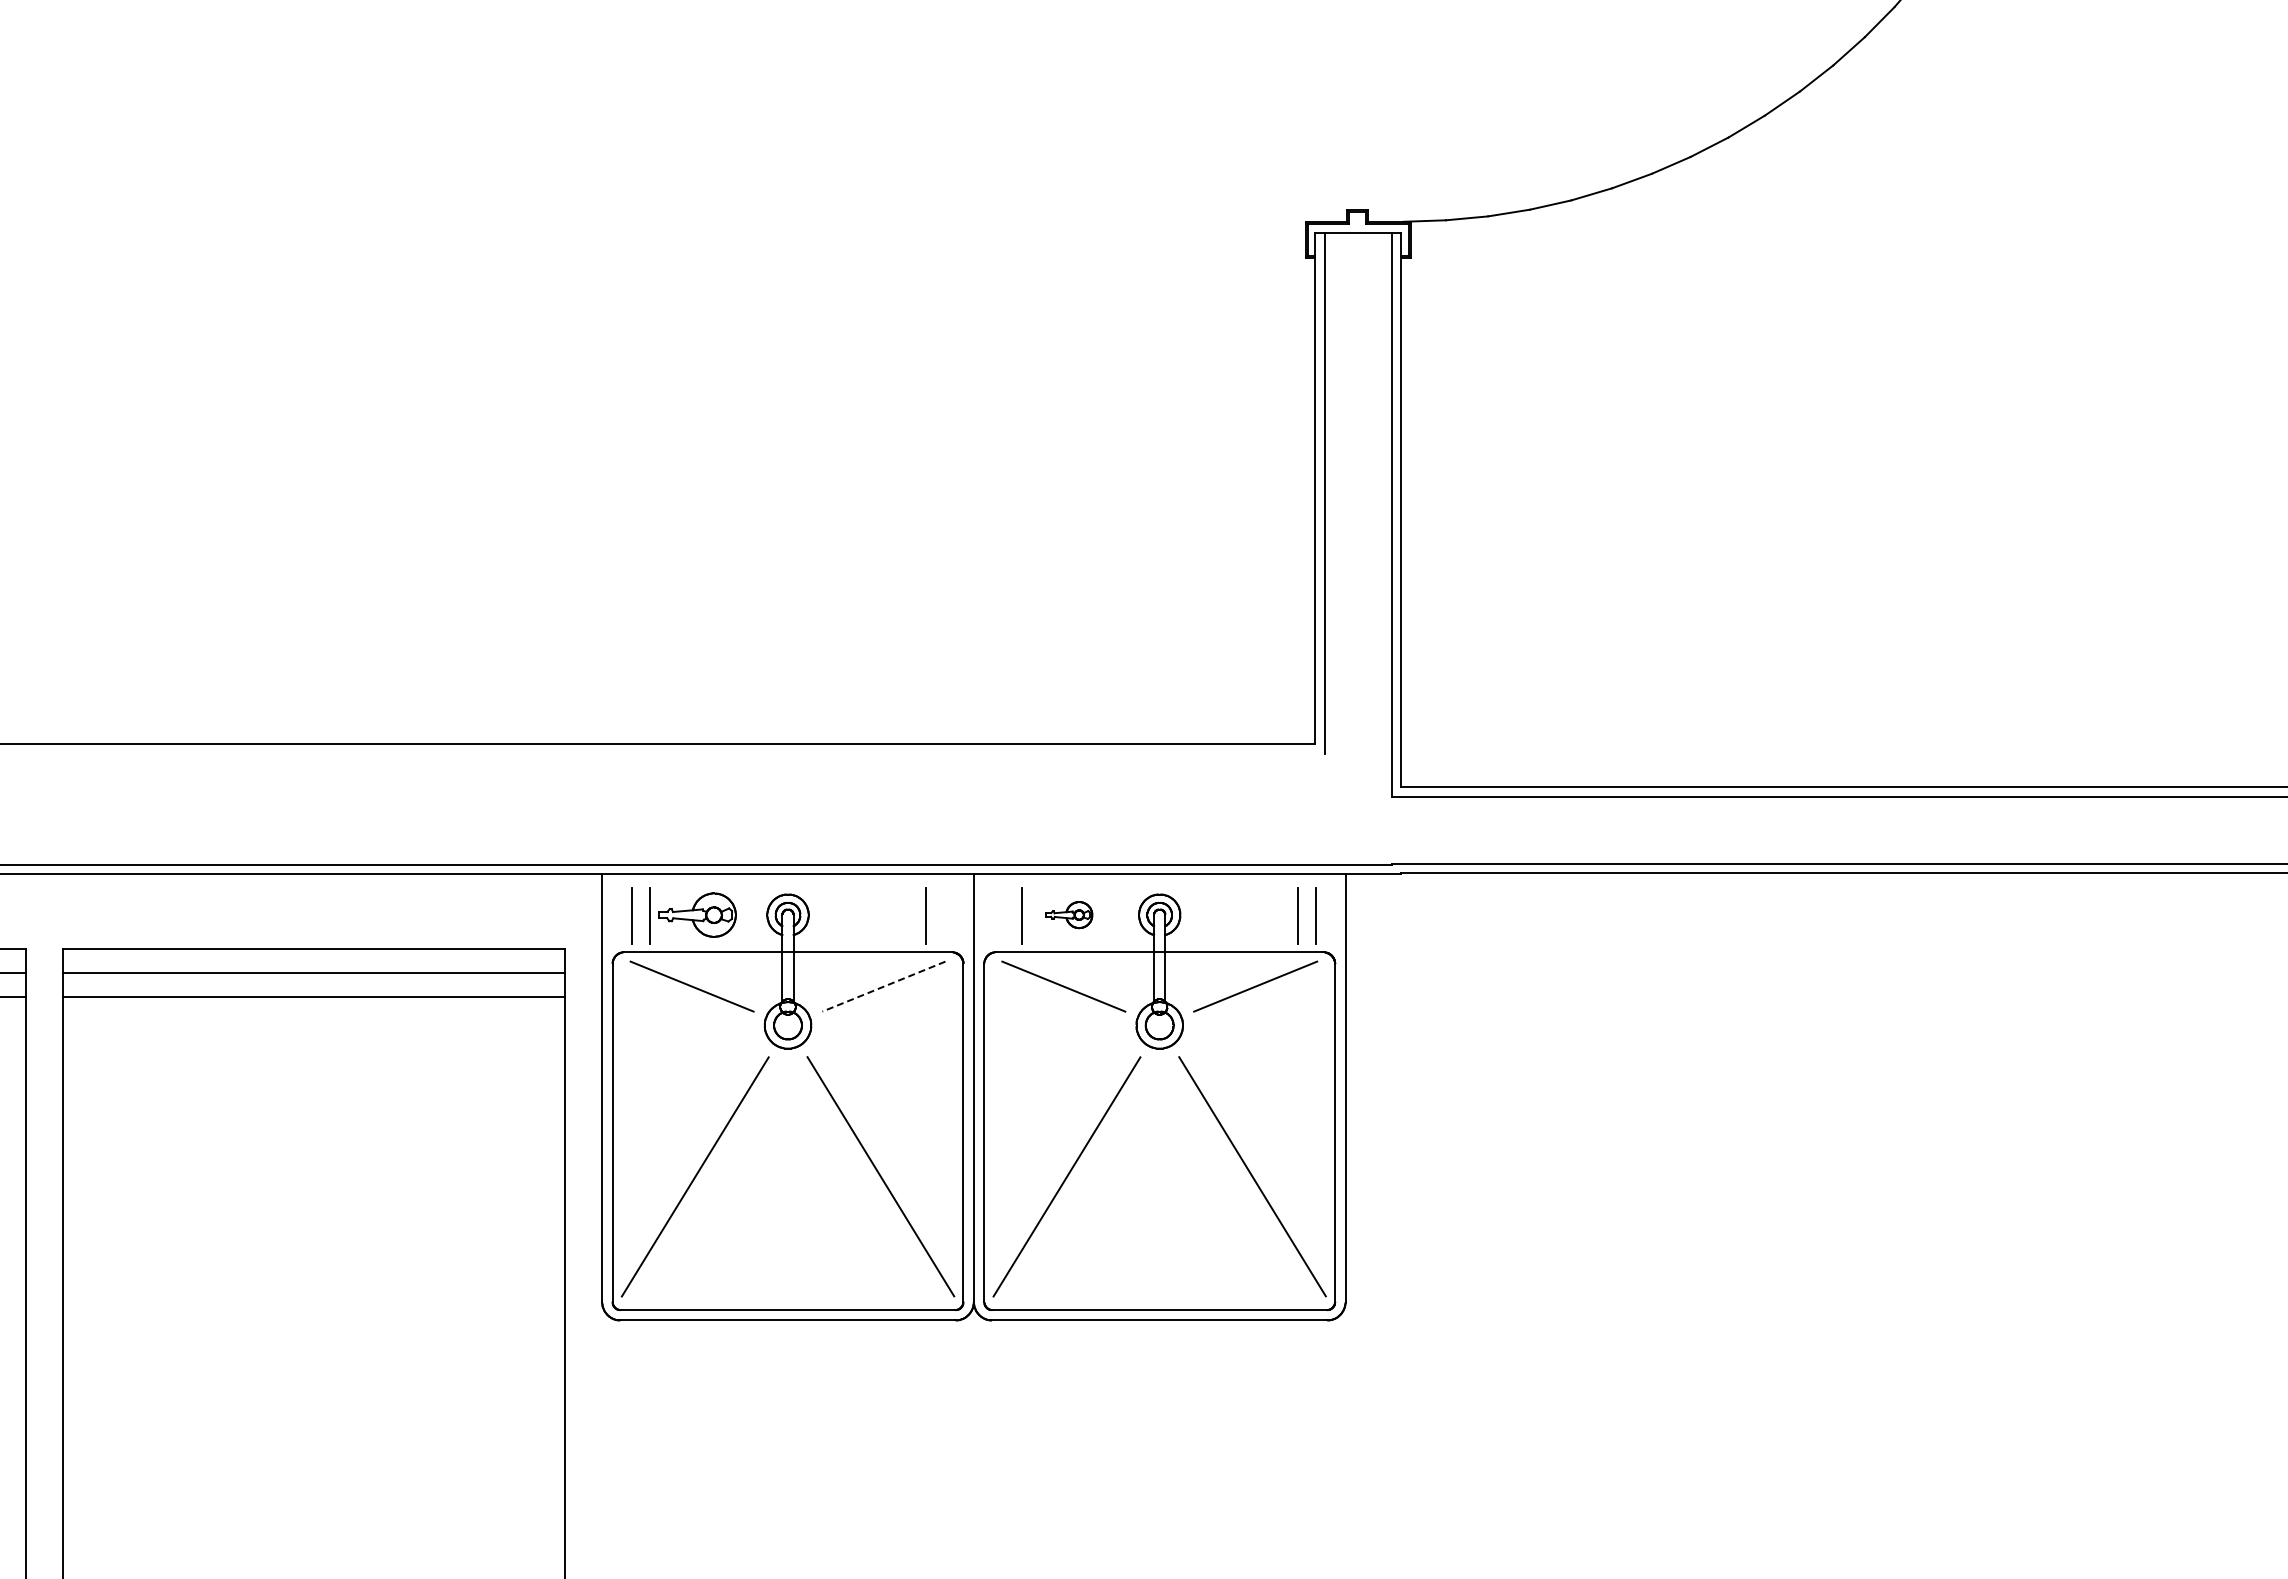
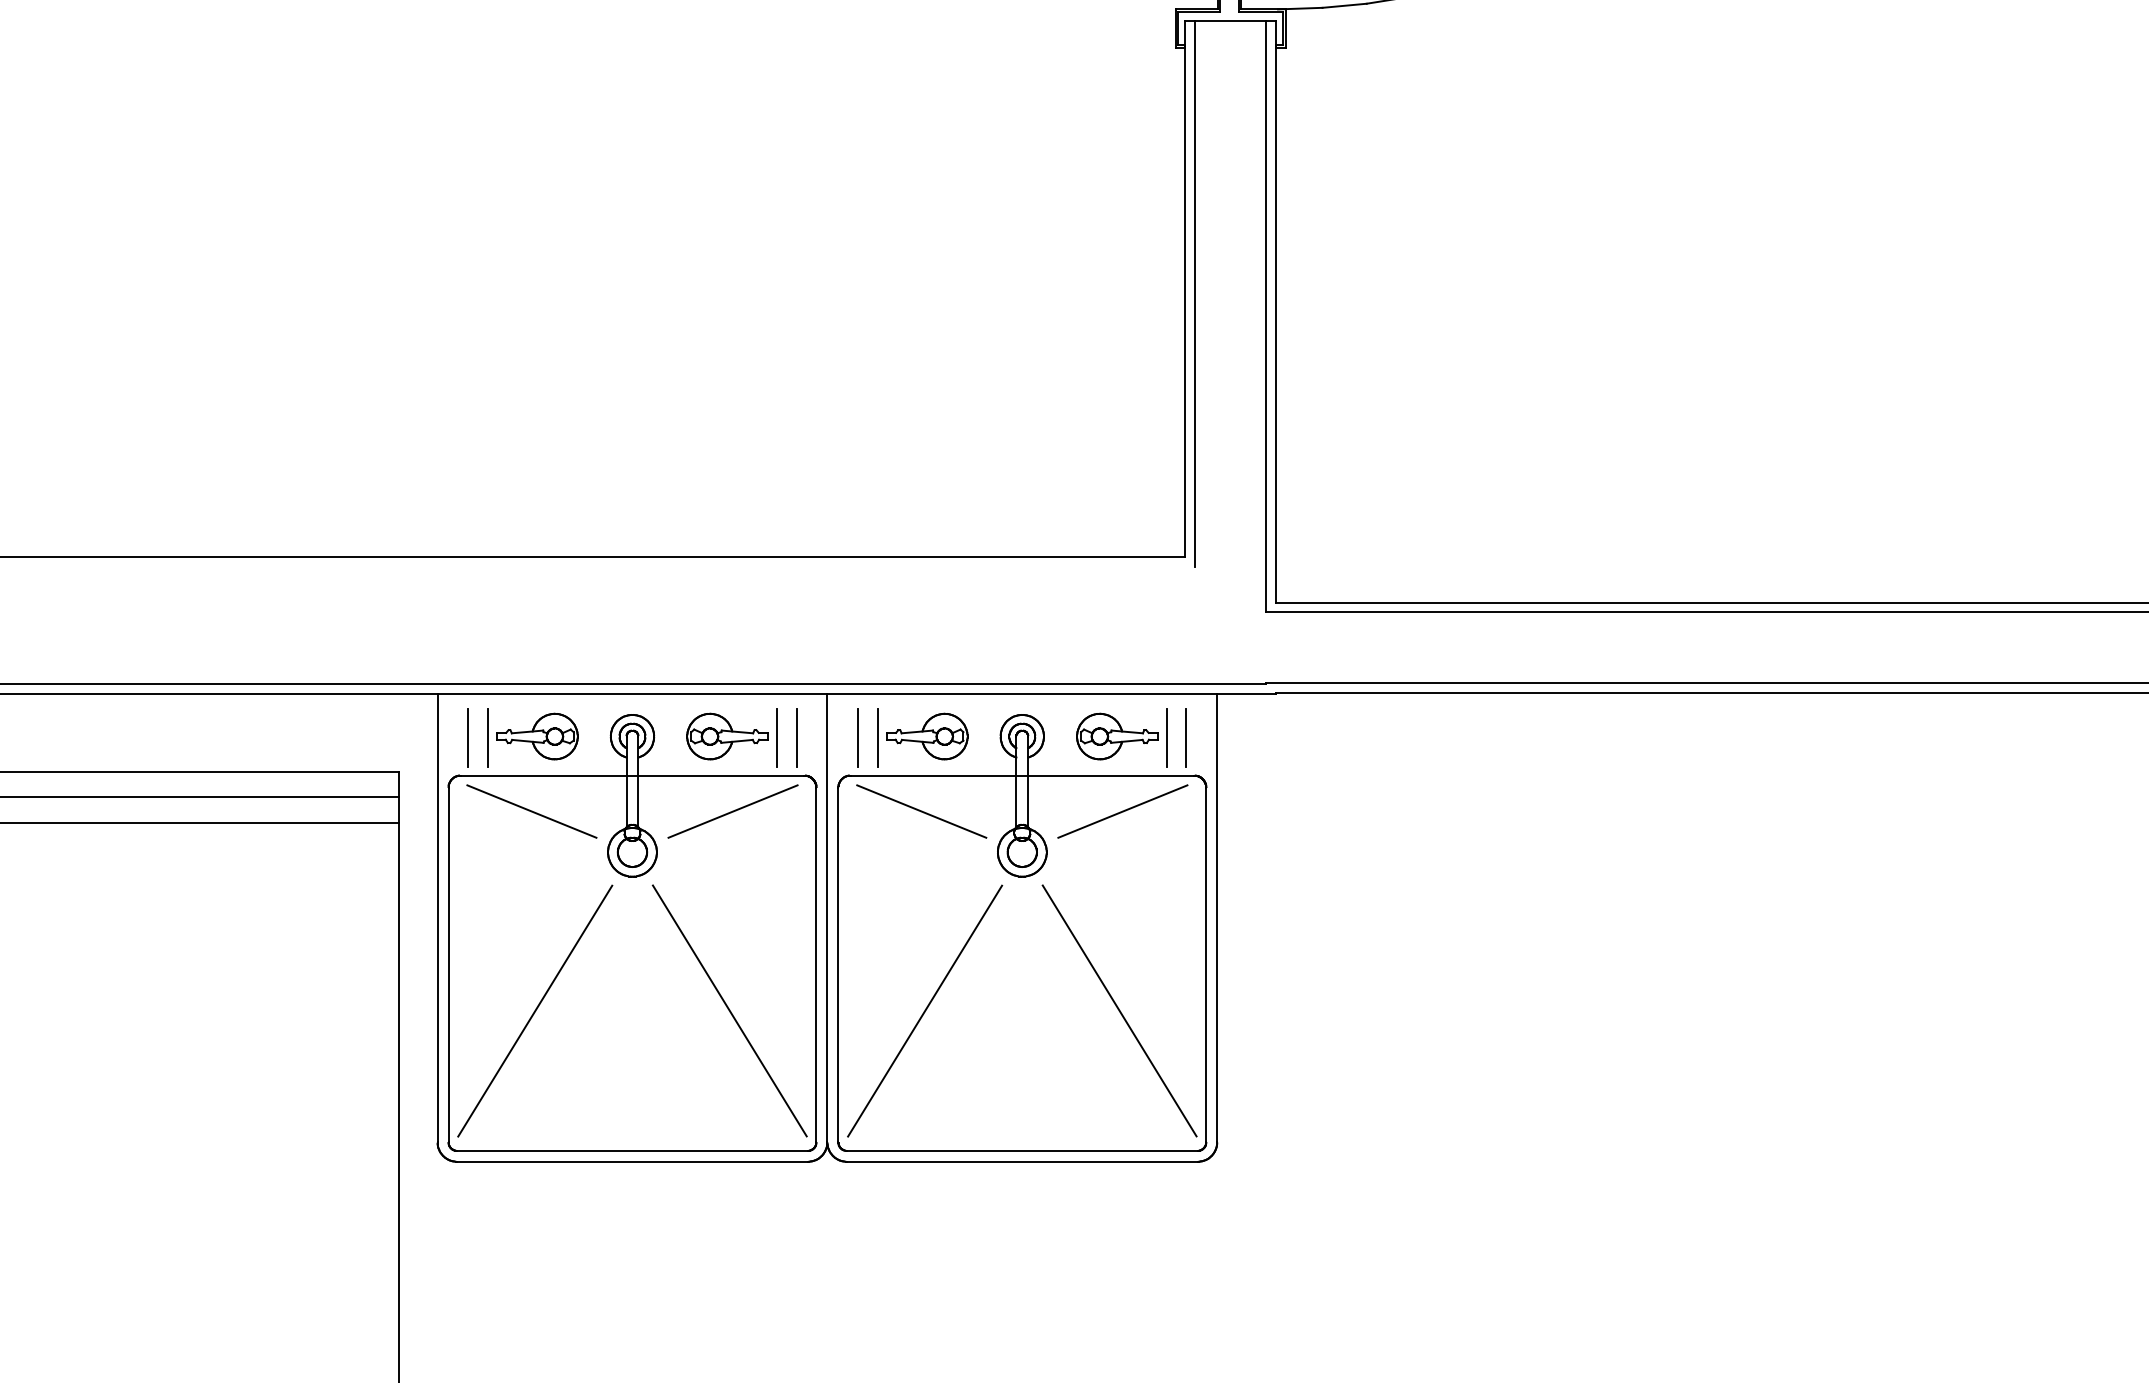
part: (878, 914) -> (727, 735), added
part: (1069, 914) -> (927, 735), size x1.67
part: (1250, 914) -> (1117, 735), added
line: (944, 916) -> (796, 738), added
line: (1003, 916) -> (858, 738), added
line: (883, 986) -> (732, 811), dashed -> solid

